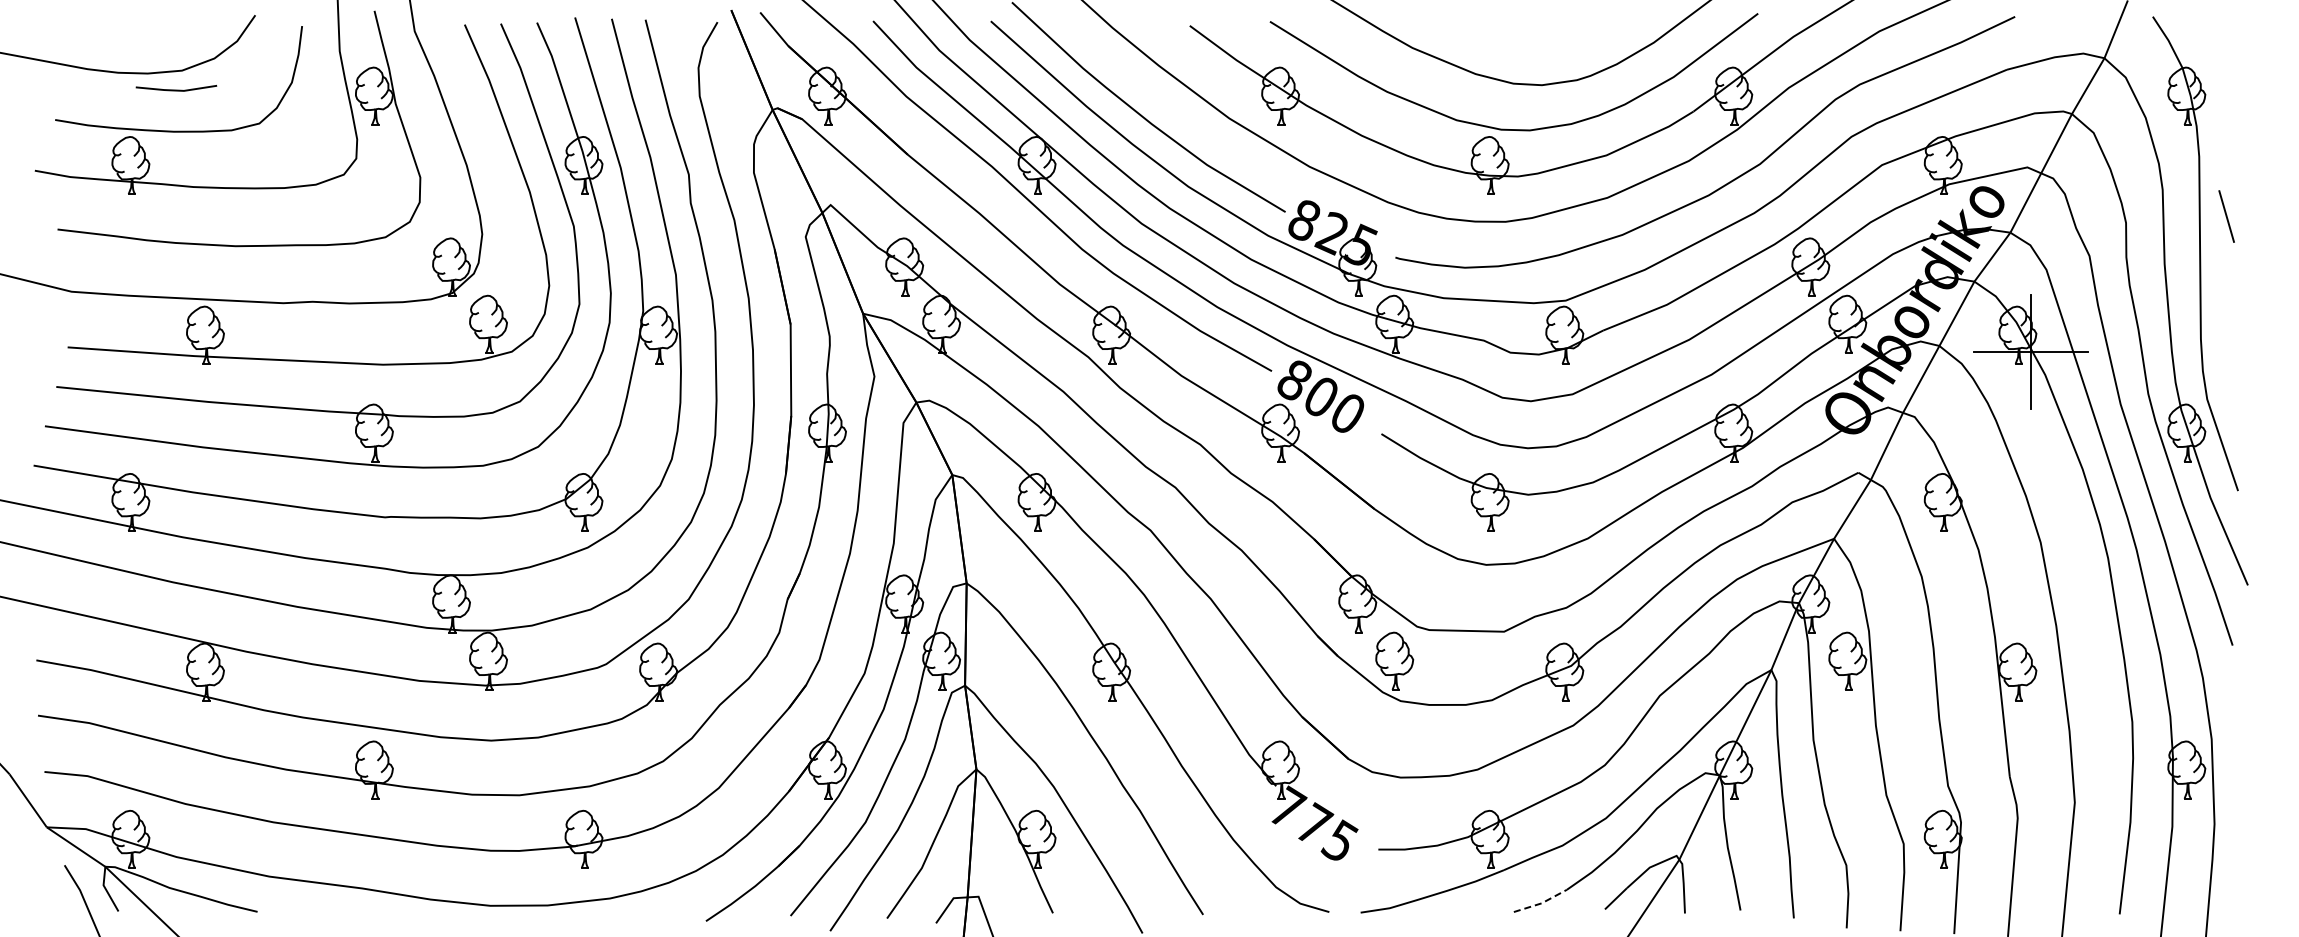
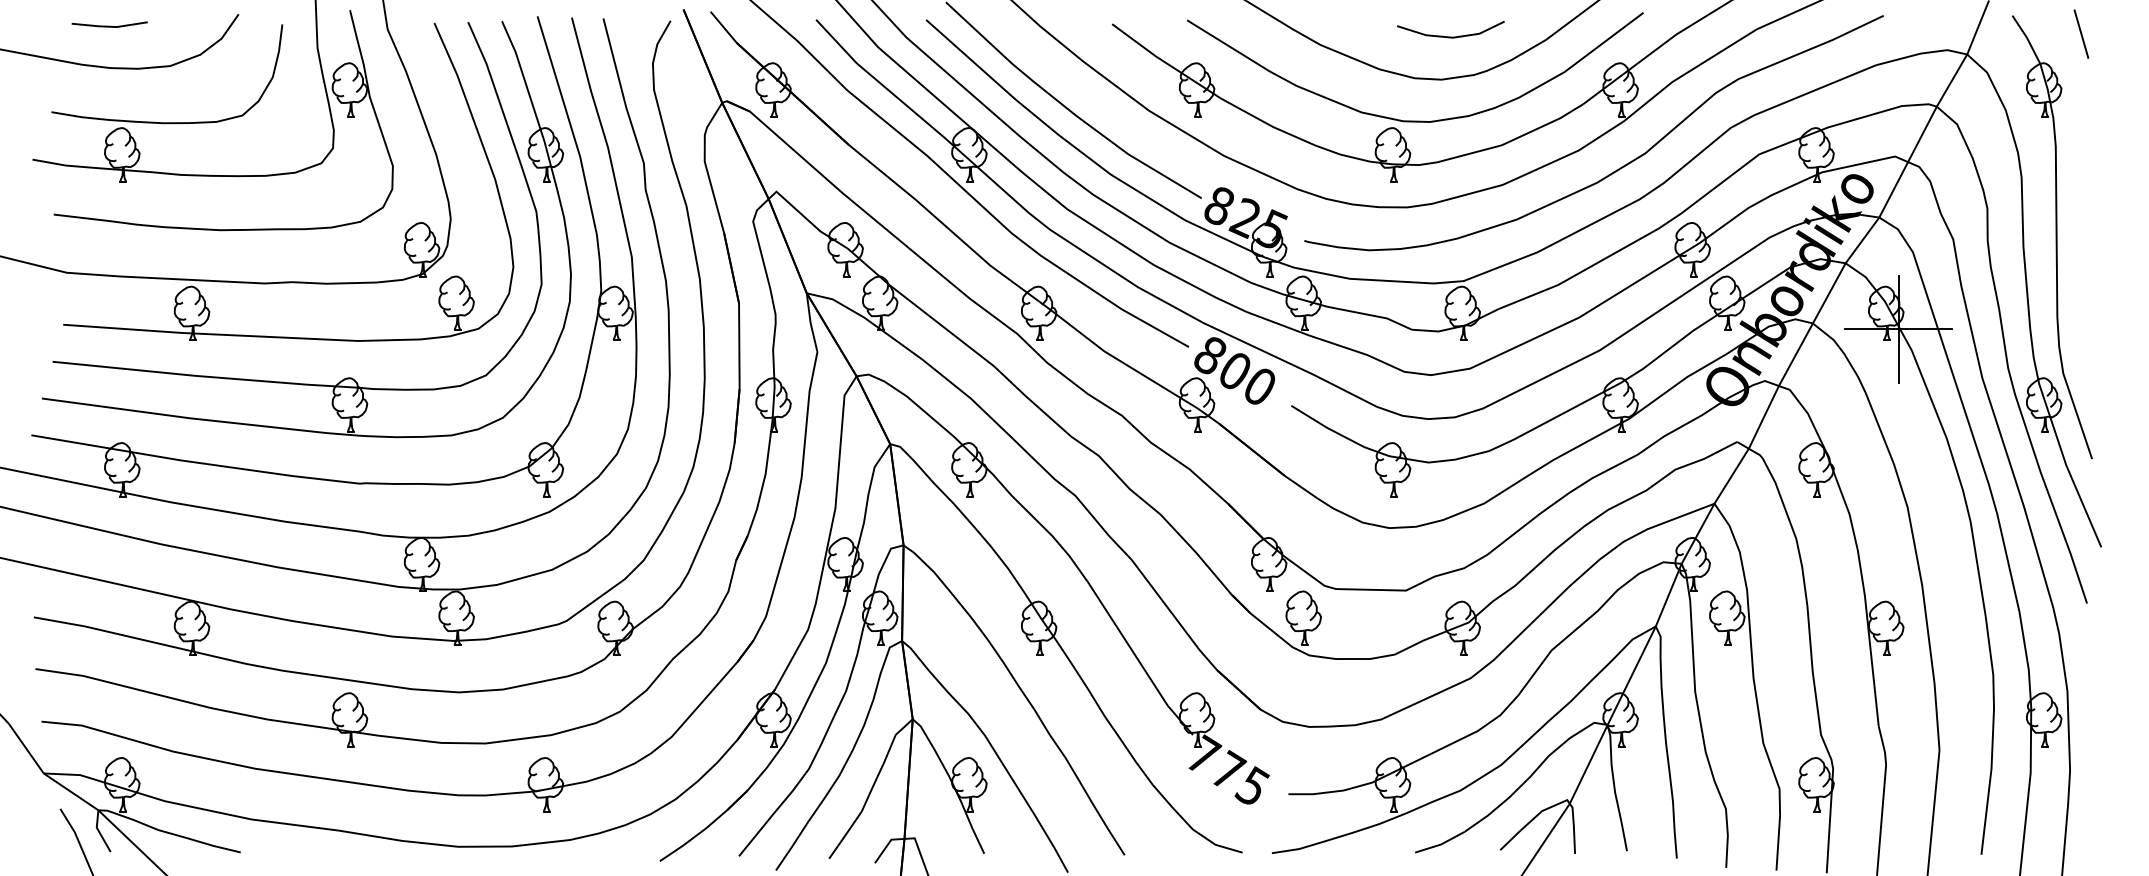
line: (1548, 38) -> (1447, 36), added
line: (176, 89) -> (109, 25), moved
line: (2226, 216) -> (2081, 34), moved
line: (1541, 903) -> (1440, 844), dashed -> solid

